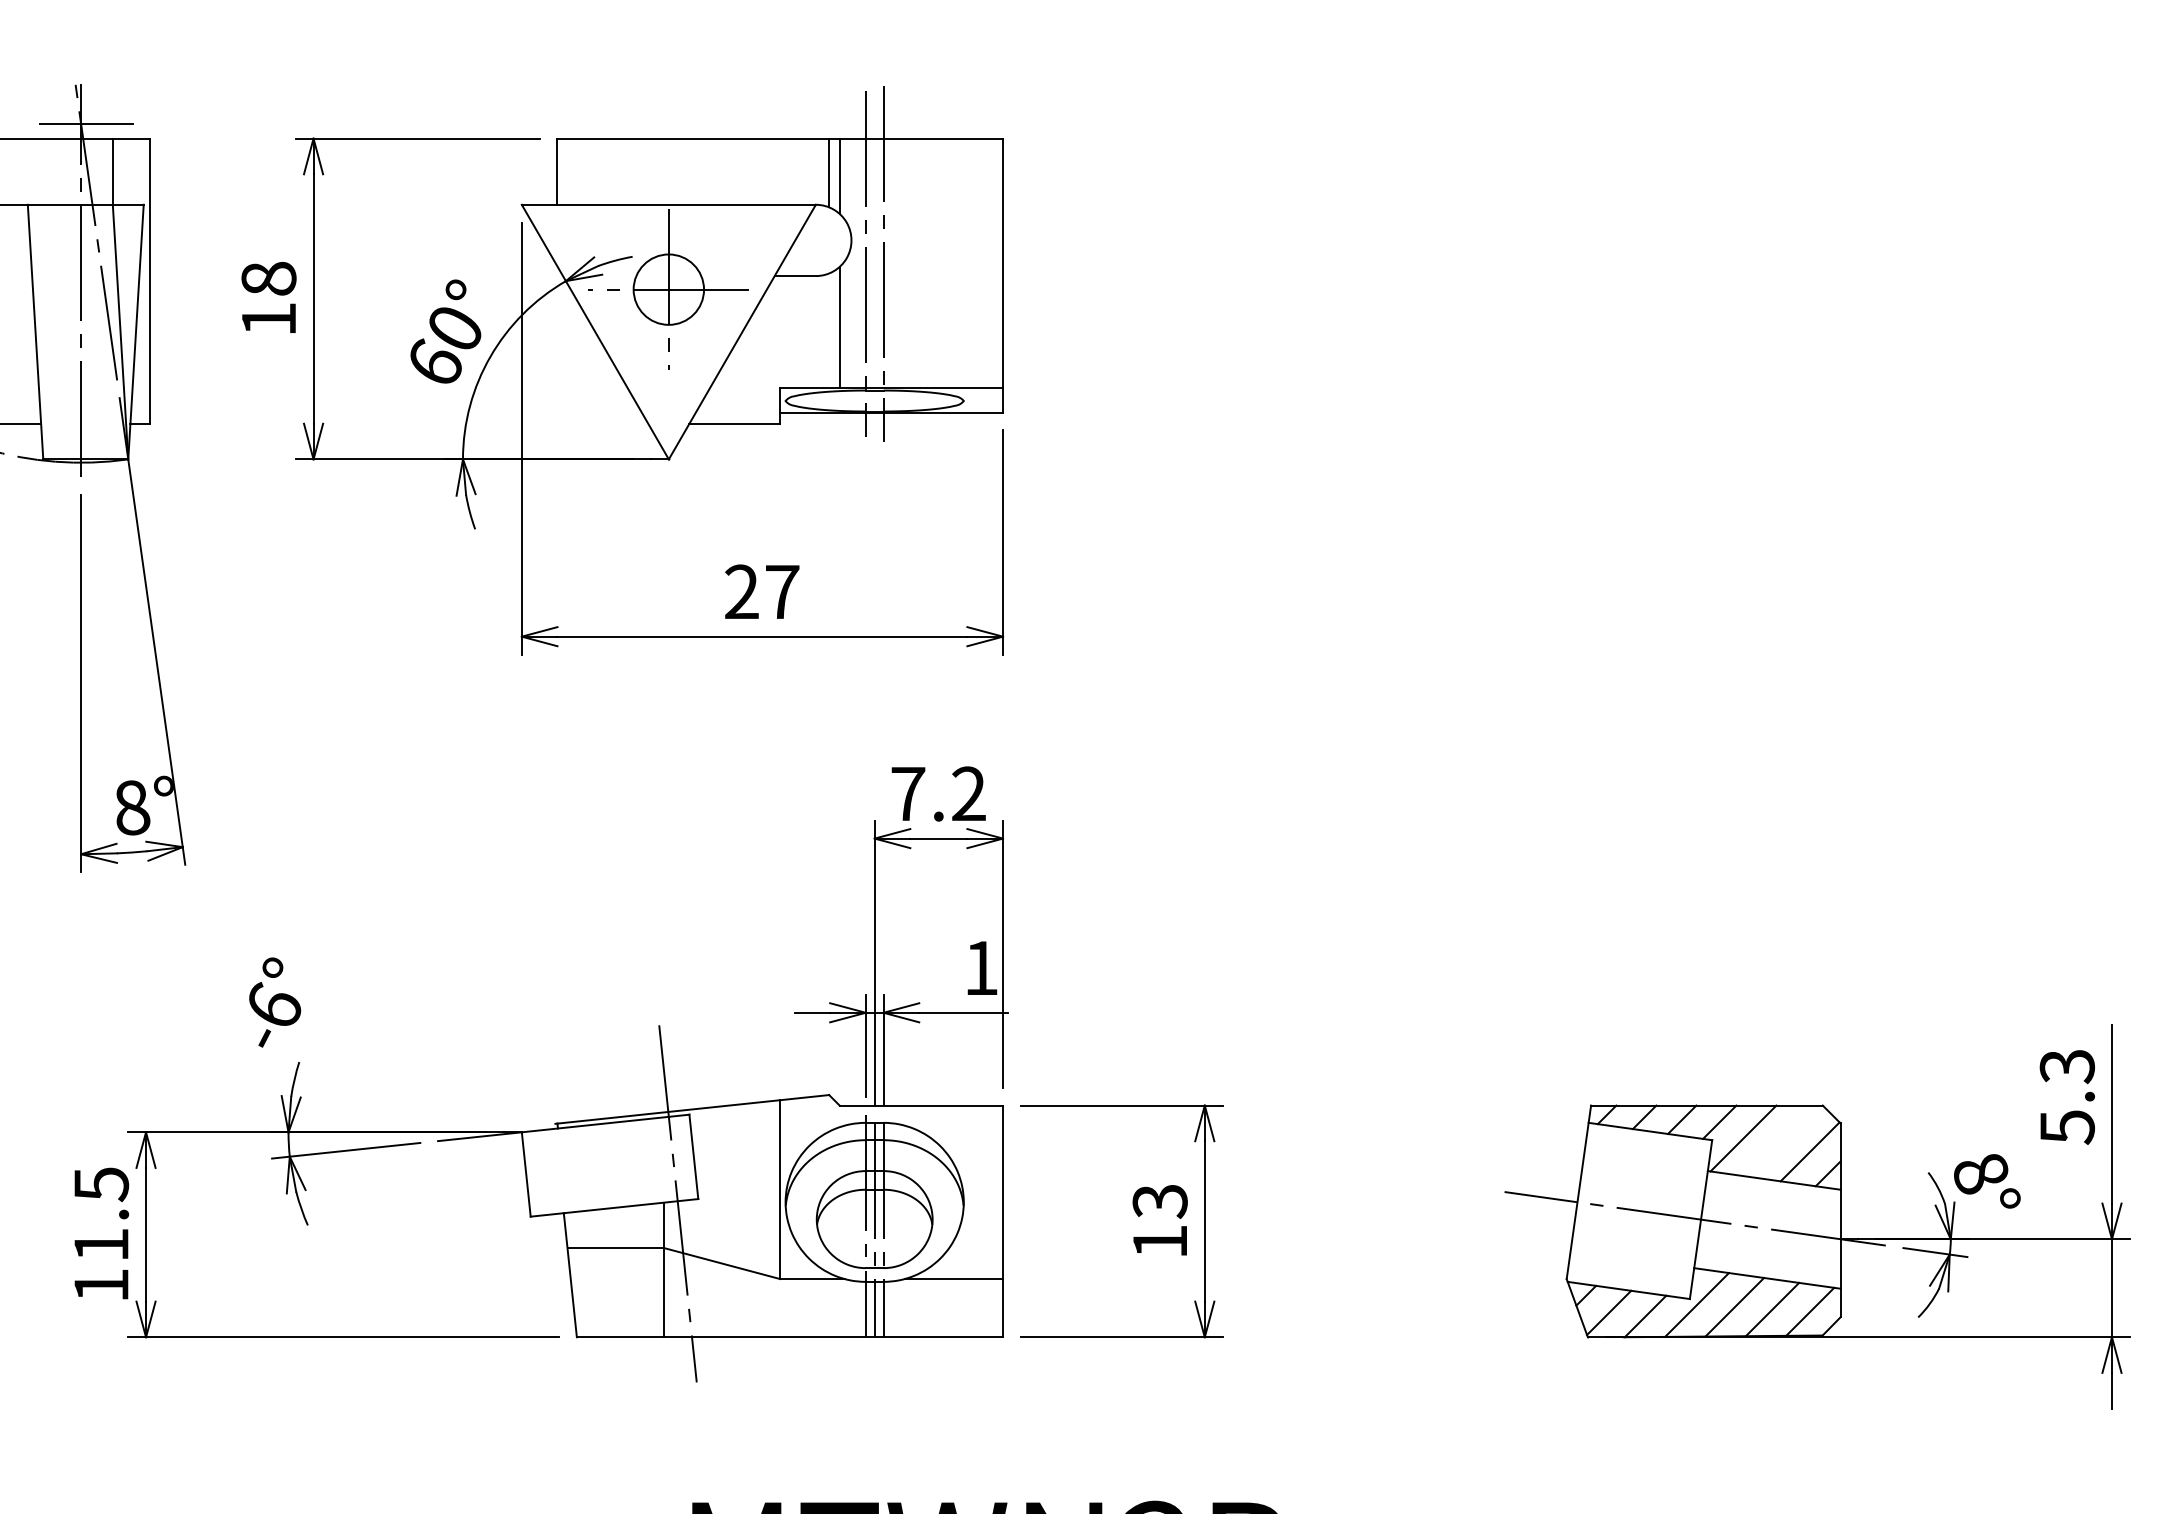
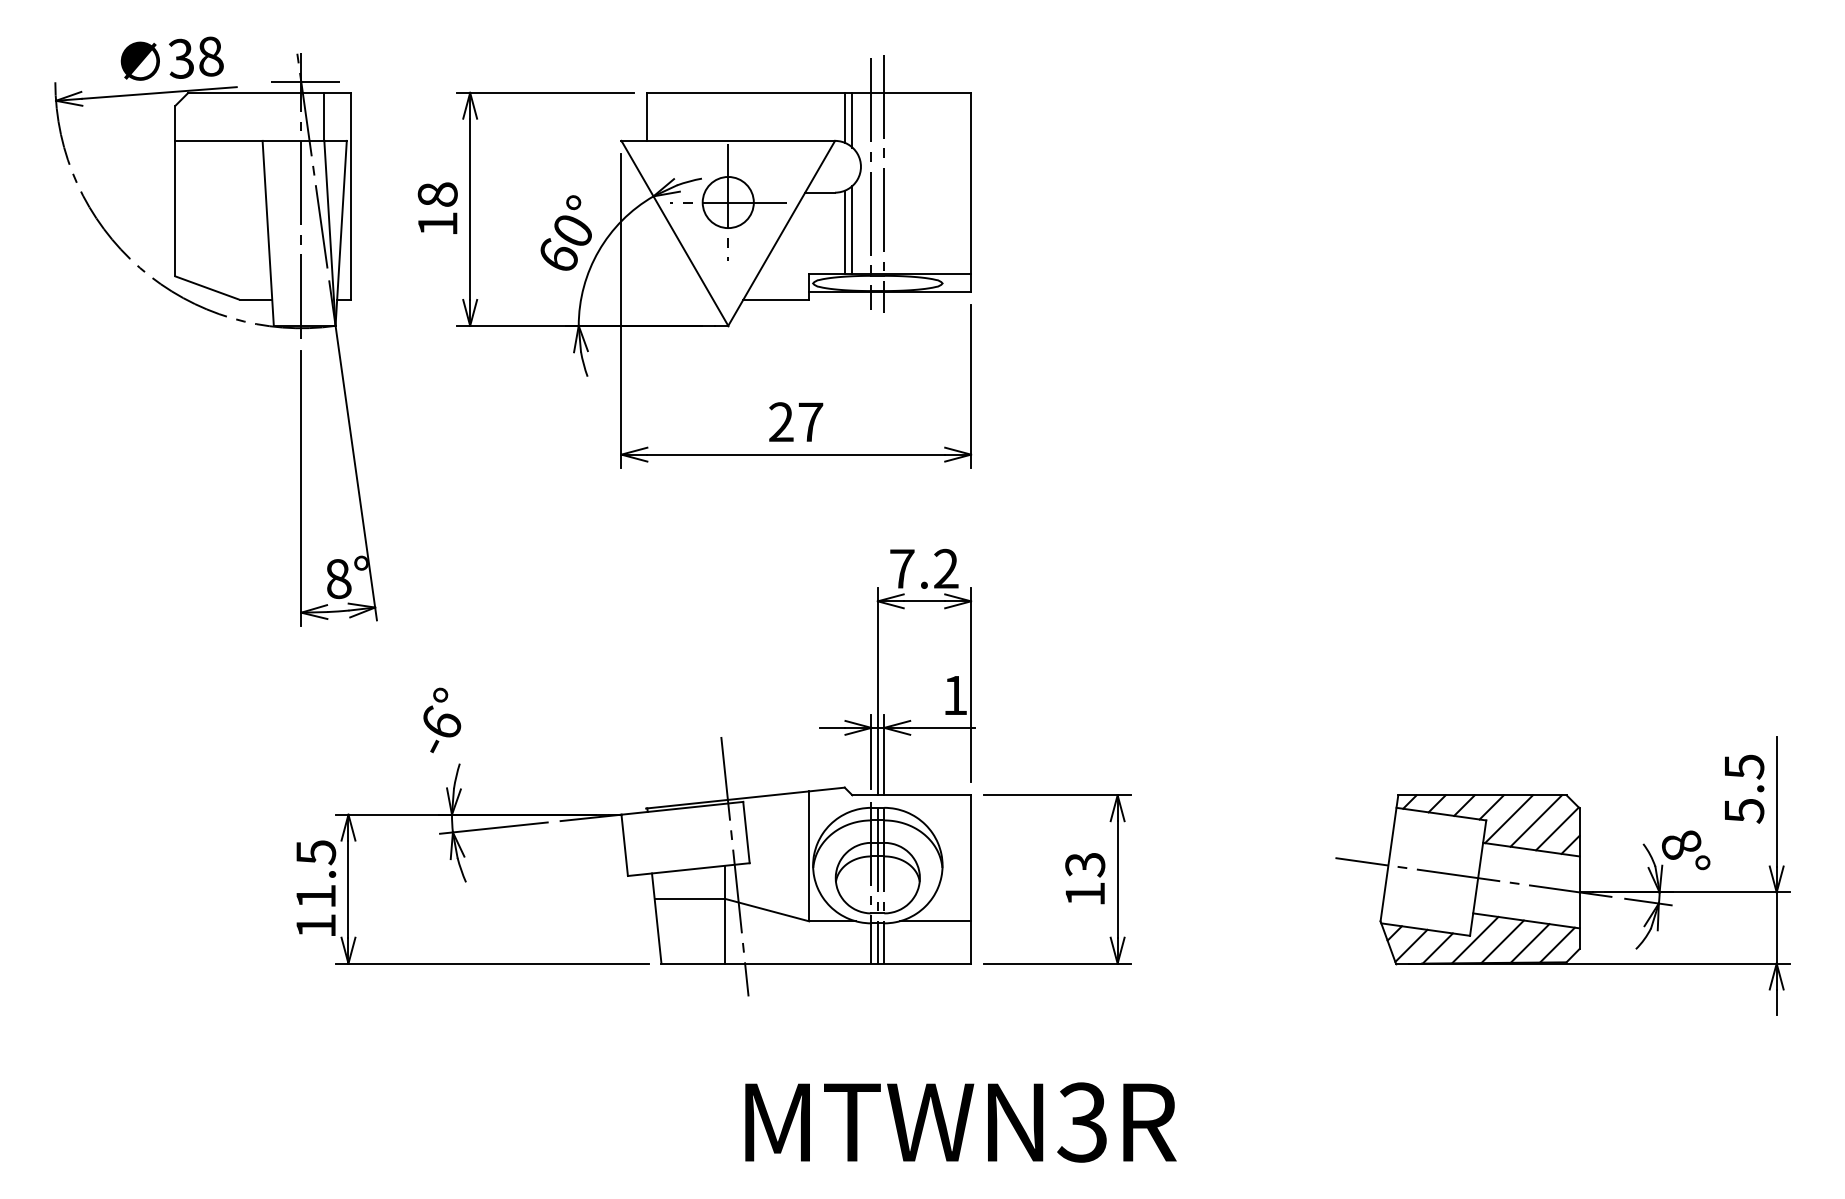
line: (828, 330) -> (844, 232), added
text: (2066, 1065) -> (1743, 766), 5.3 -> 5.5
line: (1781, 1140) -> (1536, 820), added

